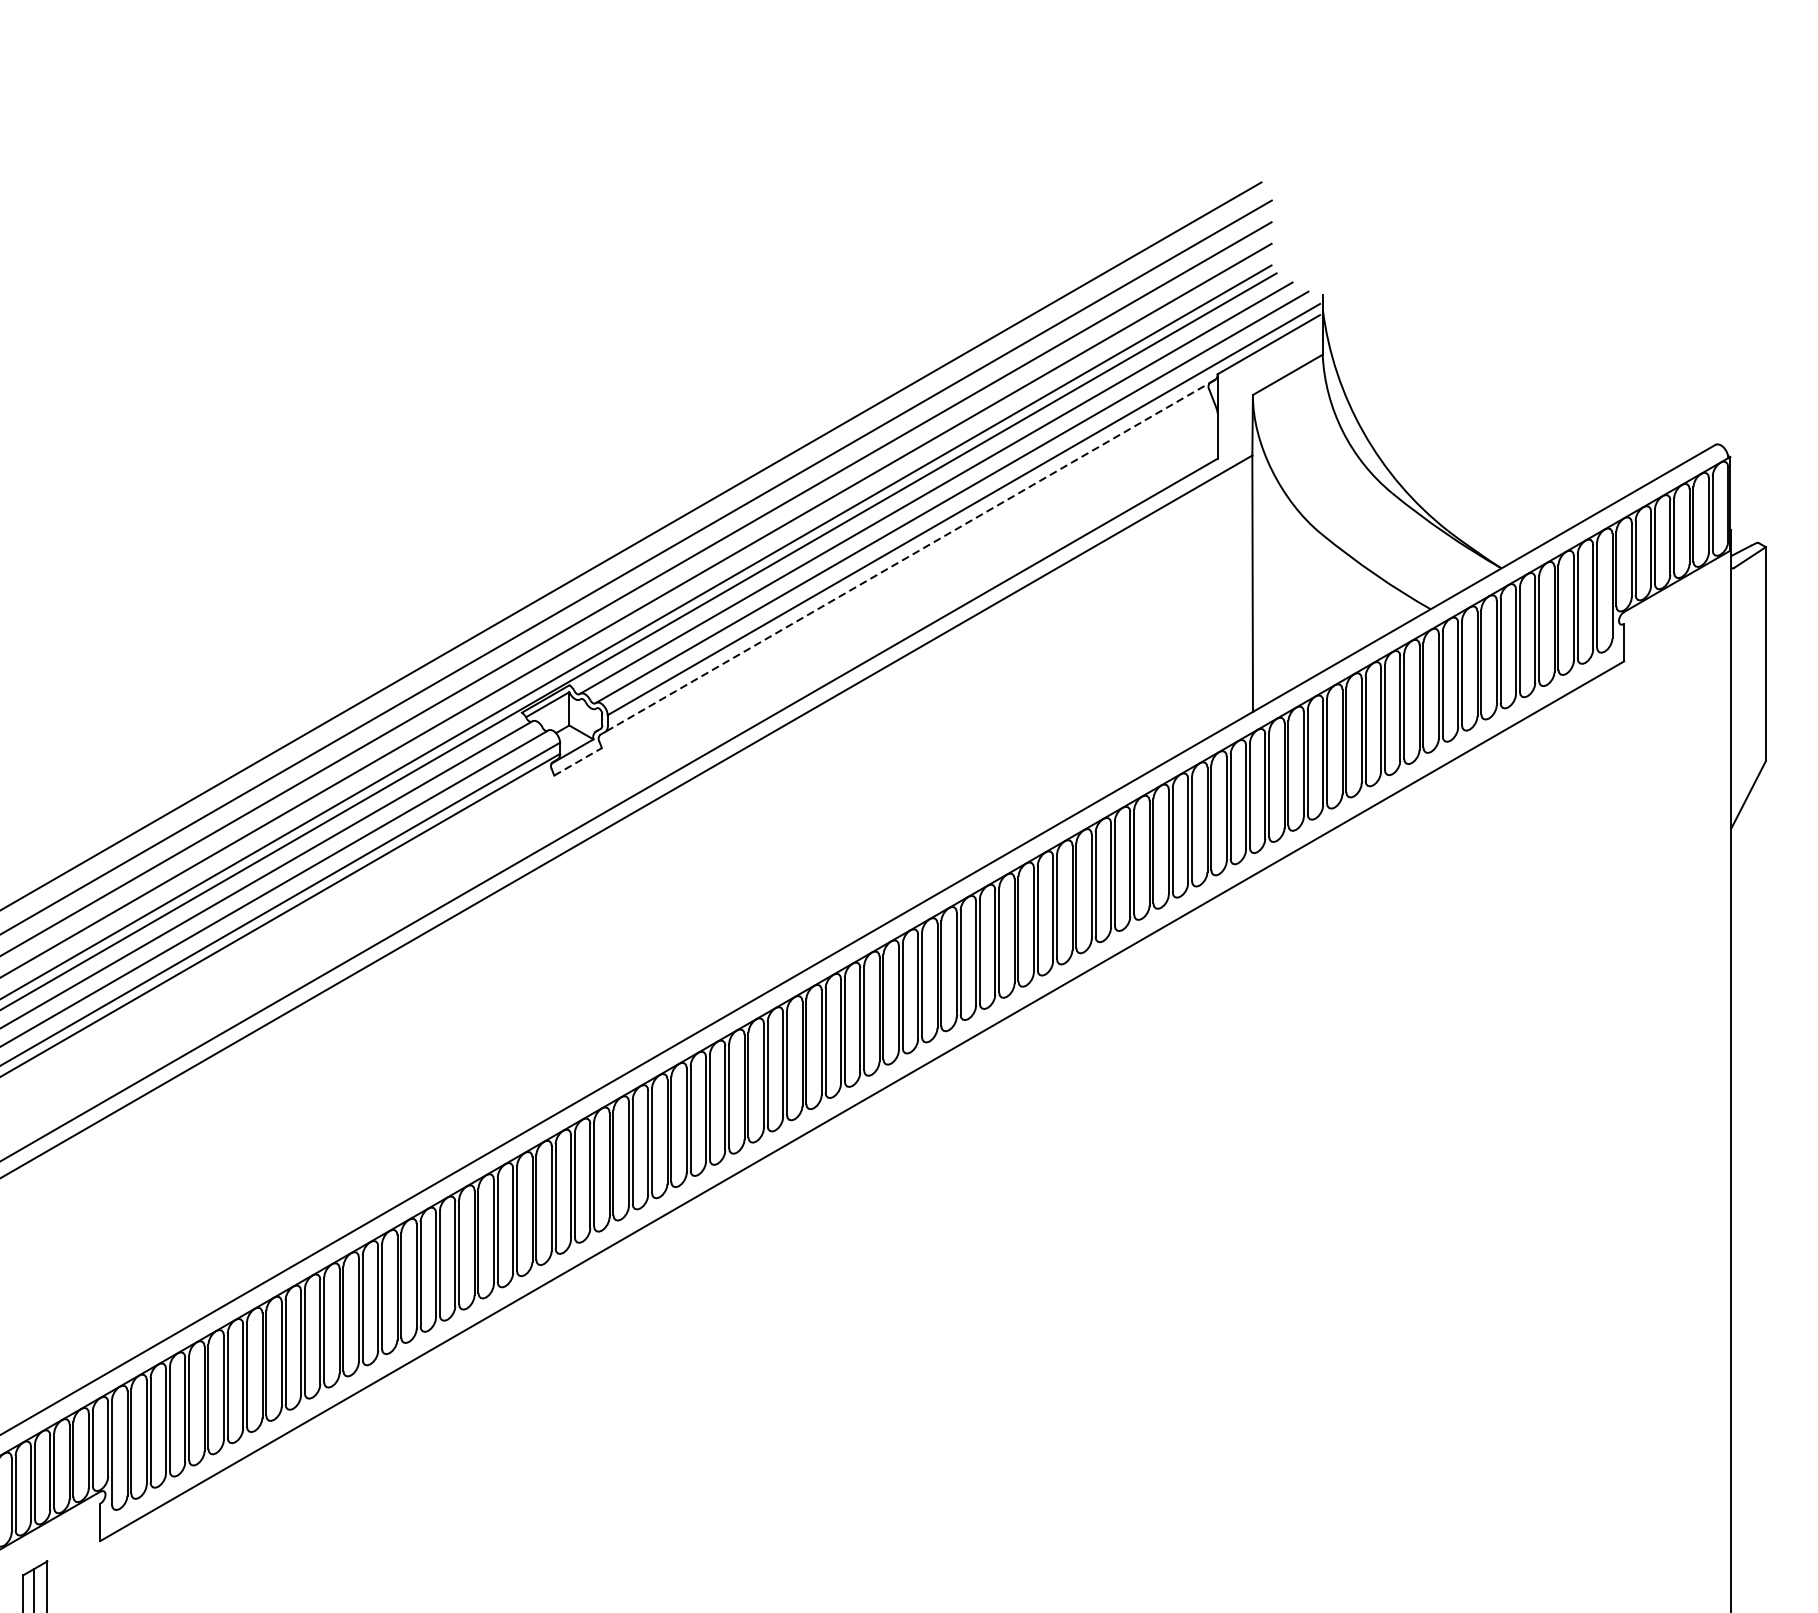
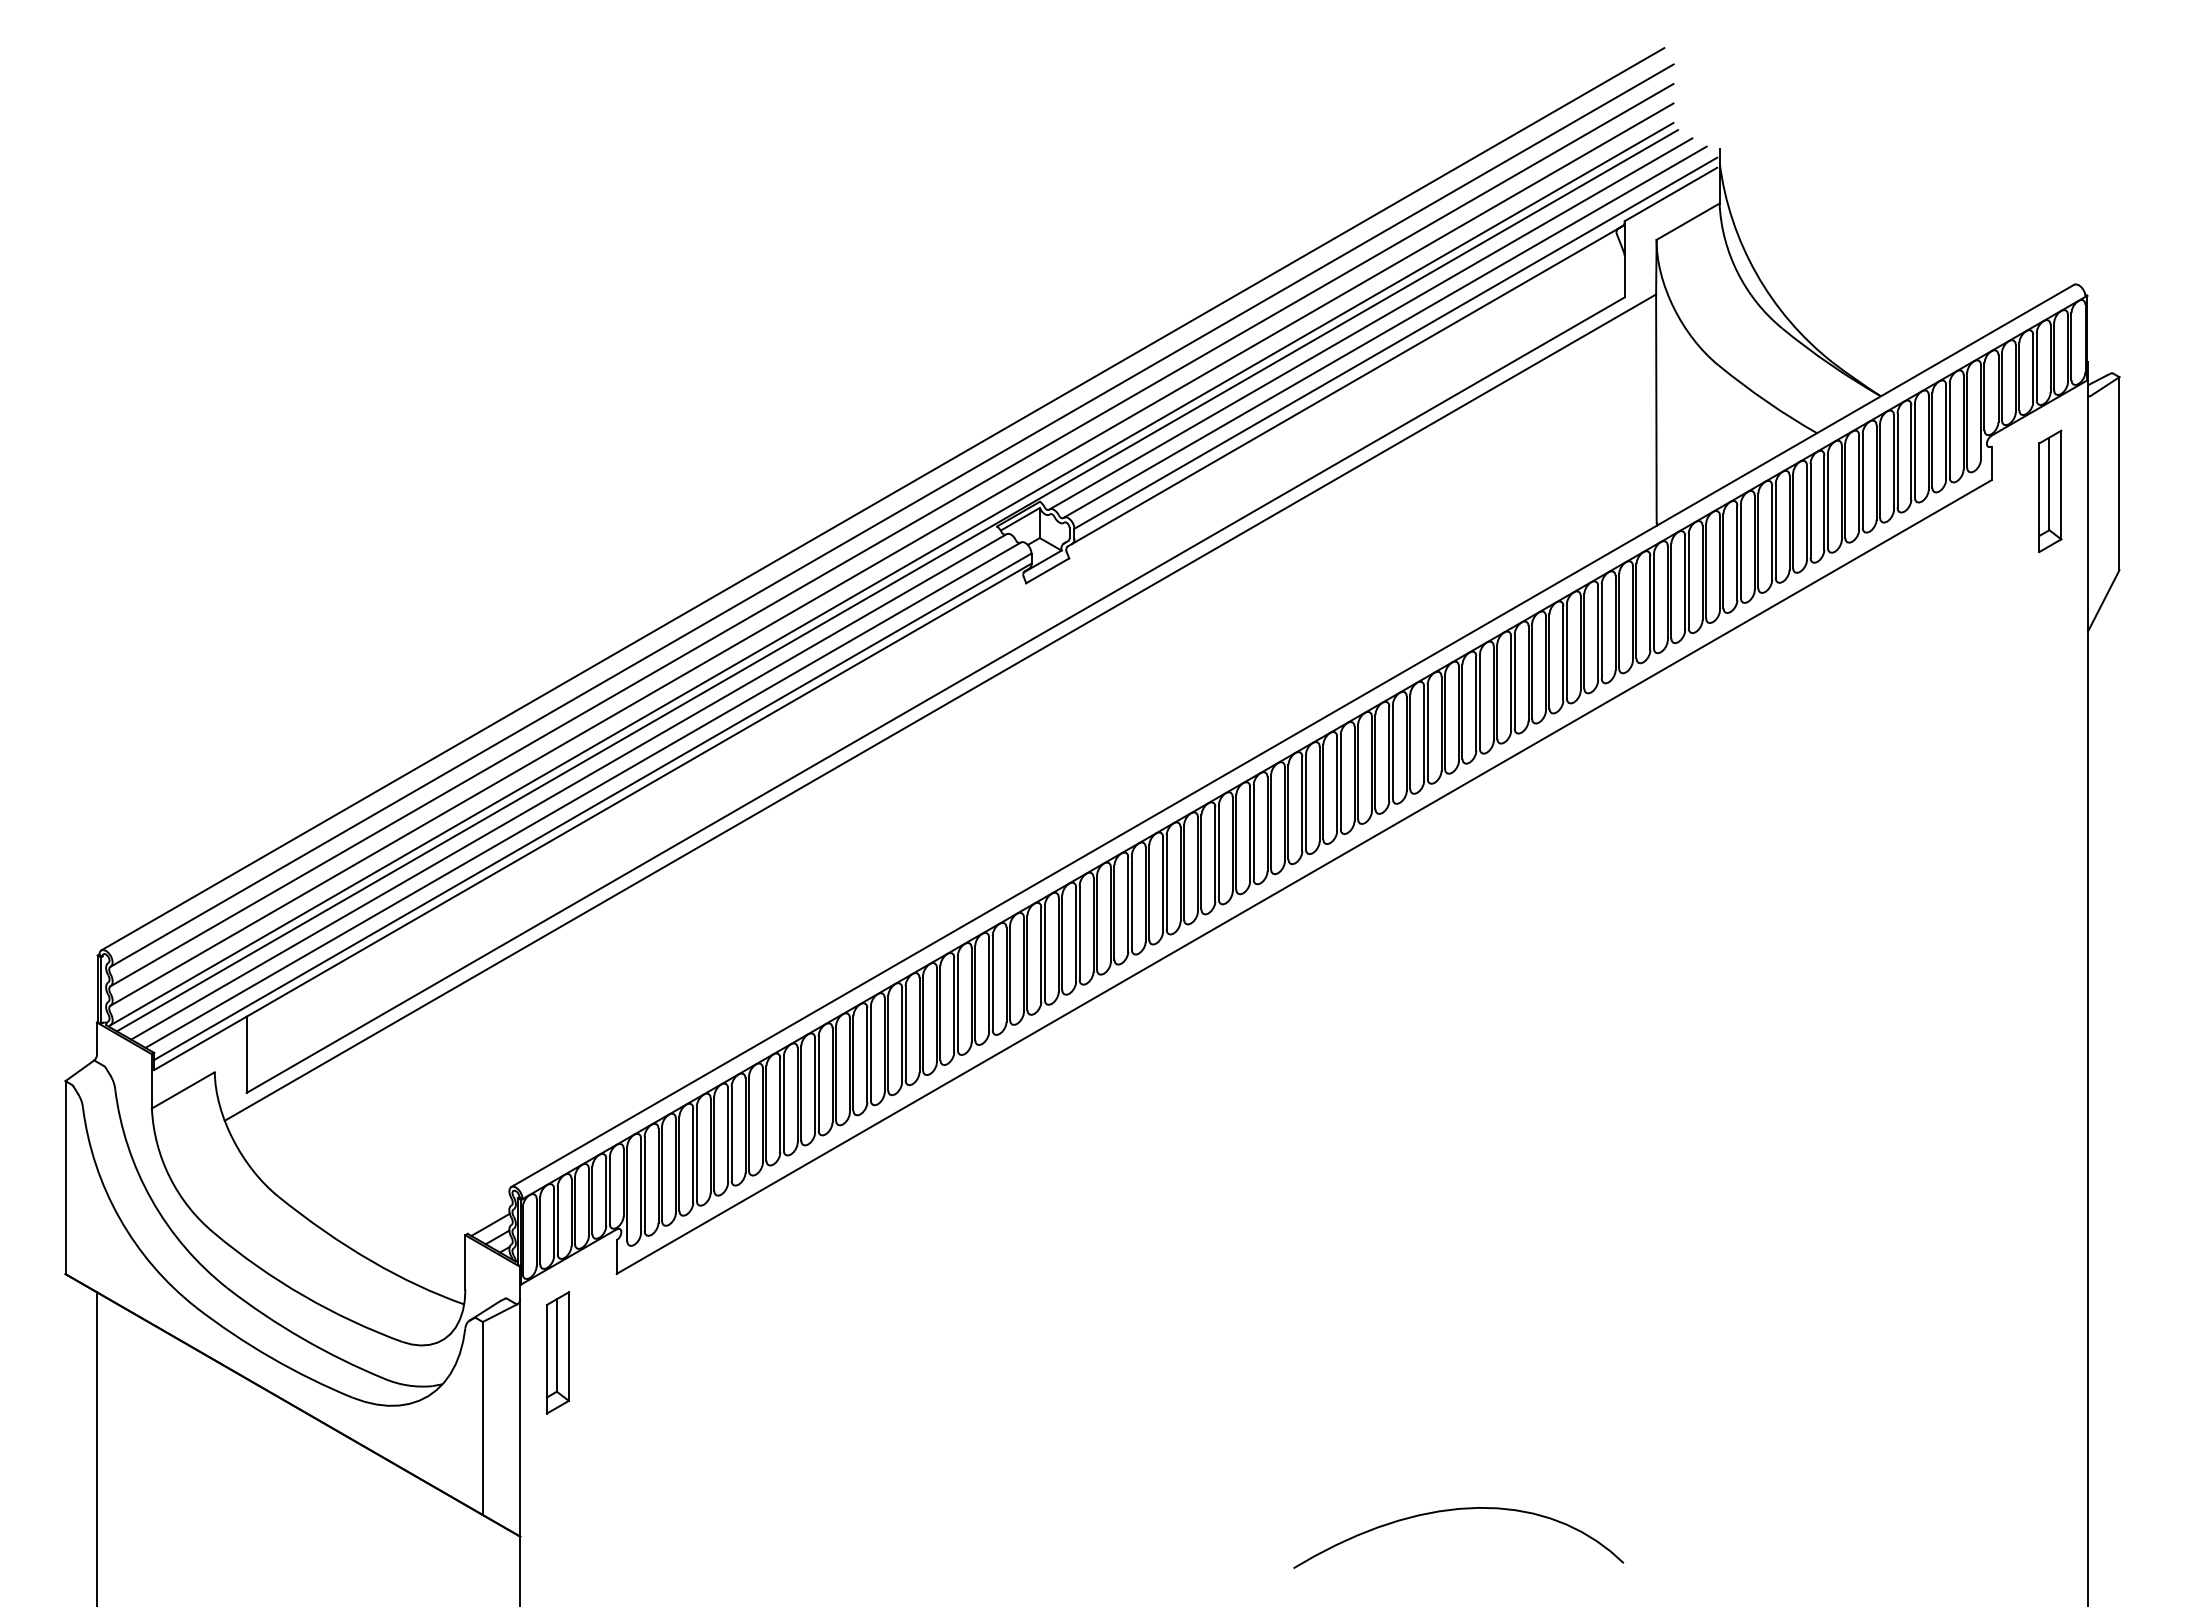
line: (910, 556) -> (1347, 385), dashed -> solid
part: (1689, 672) -> (2050, 490), added
line: (577, 761) -> (1047, 570), dashed -> solid

